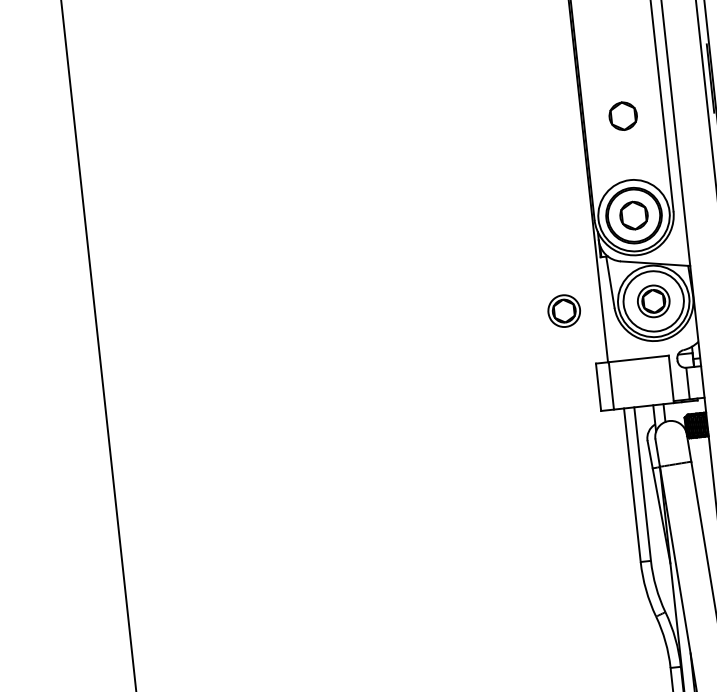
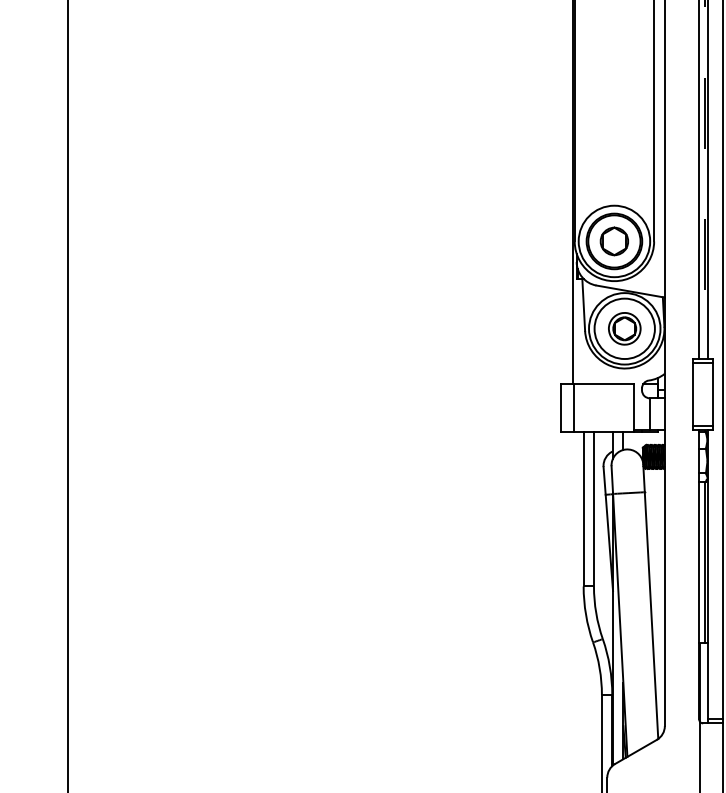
part: (622, 116) -> (613, 141), removed
part: (563, 310) -> (534, 328), removed

